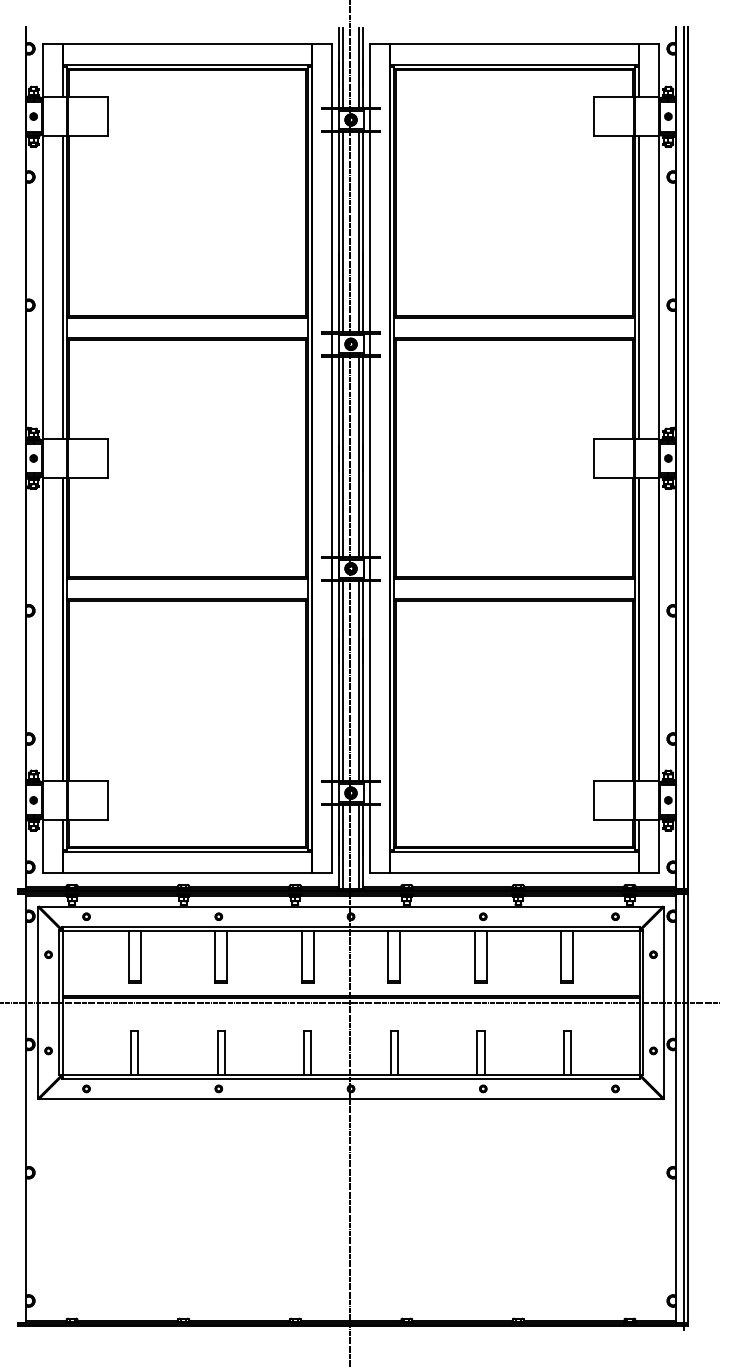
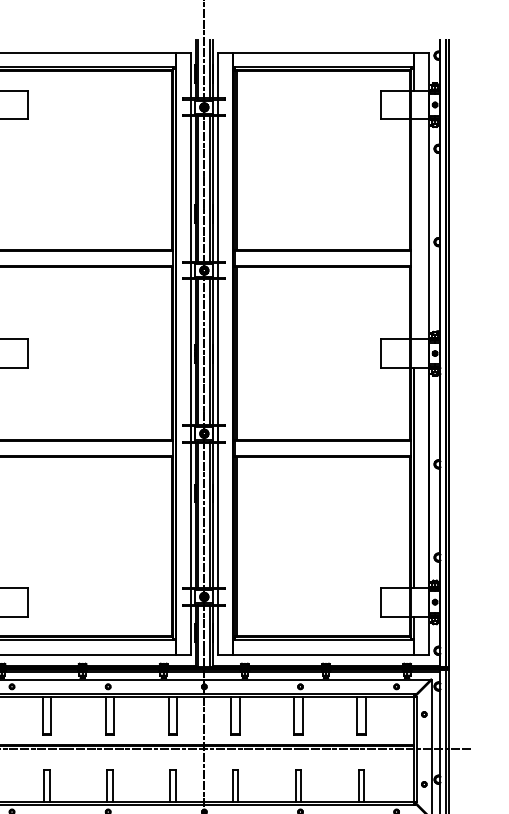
line: (639, 287) -> (414, 229), removed

